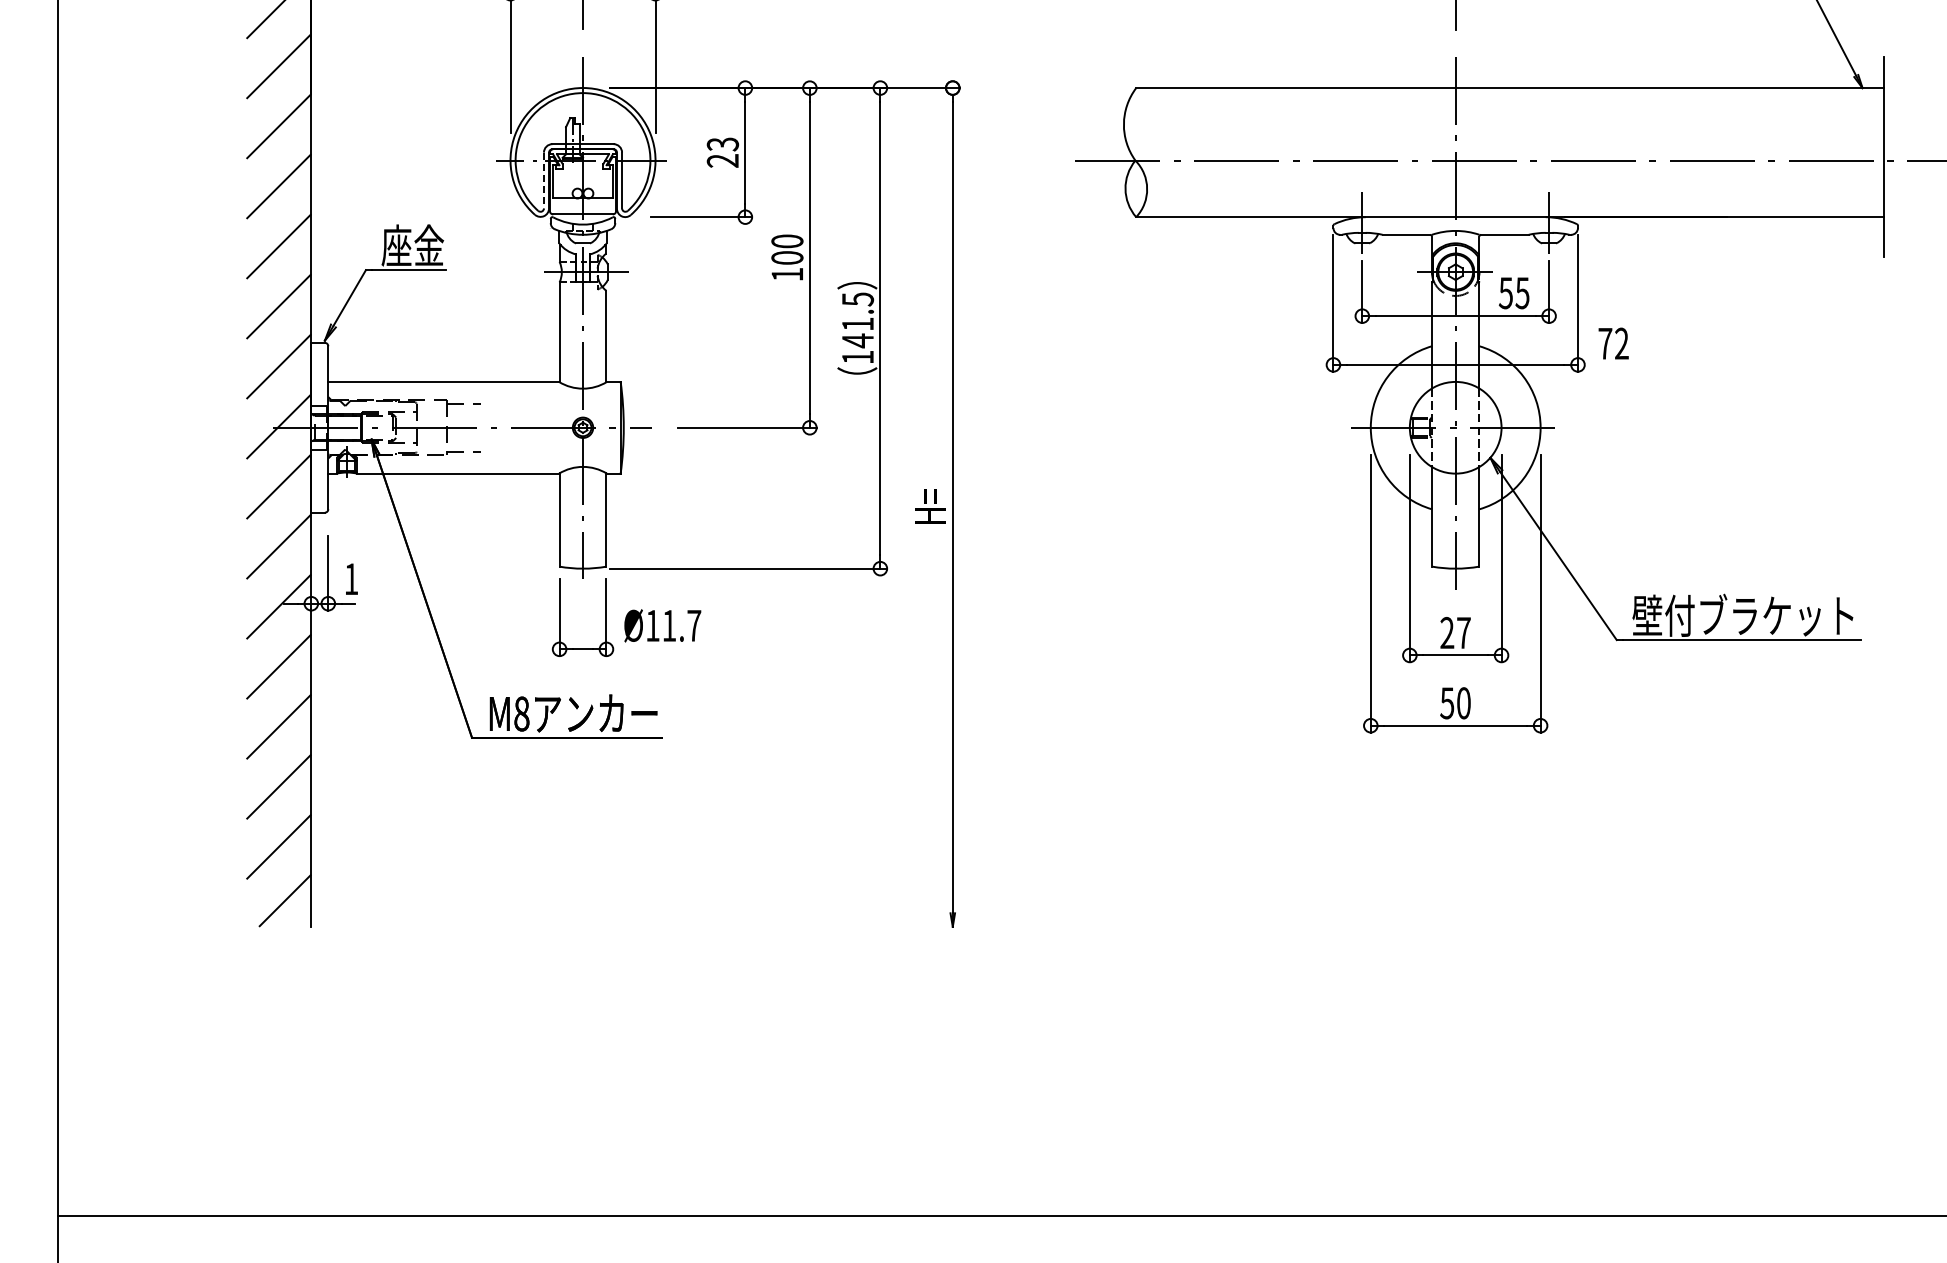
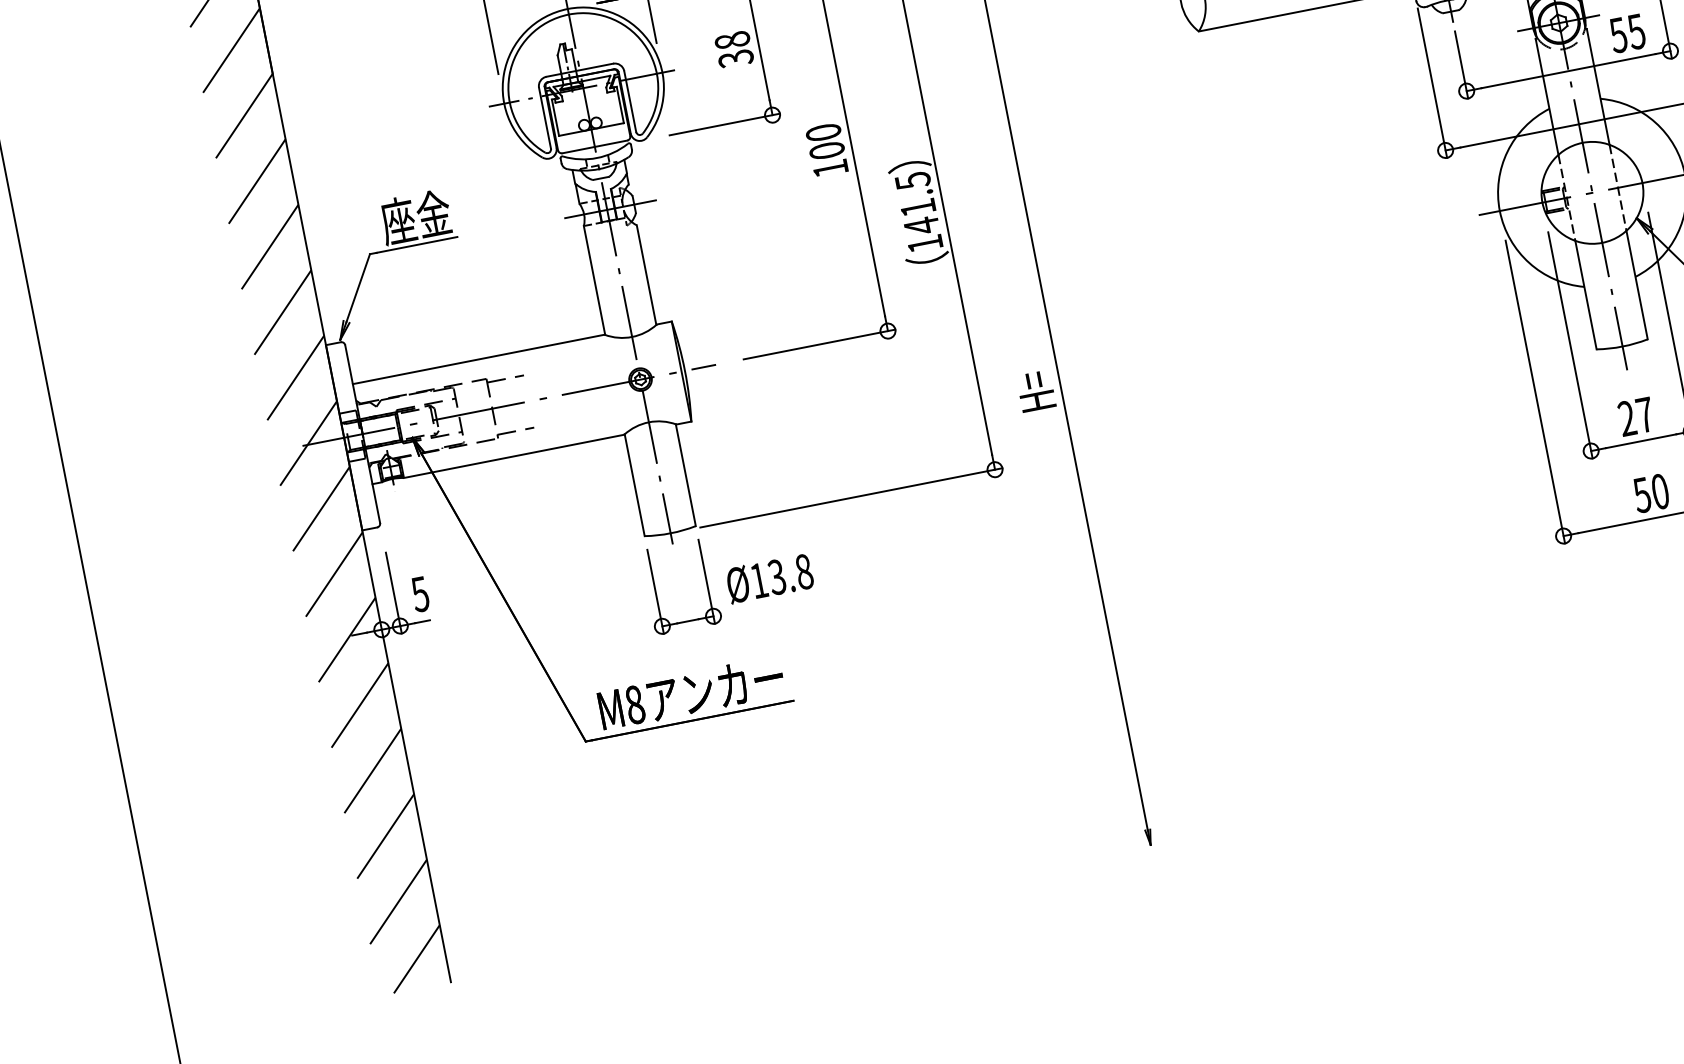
text: (722, 152) -> (733, 49), 23 -> 38
line: (543, 180) -> (544, 118), dashed -> solid
text: (351, 579) -> (420, 594), 1 -> 5
text: (681, 625) -> (790, 574), Ø11.7 -> Ø13.8

